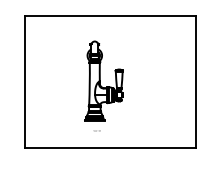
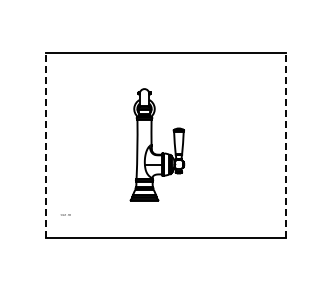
line: (24, 81) -> (45, 145), solid -> dashed
line: (195, 81) -> (286, 145), solid -> dashed
text: (96, 130) -> (65, 214), moved

